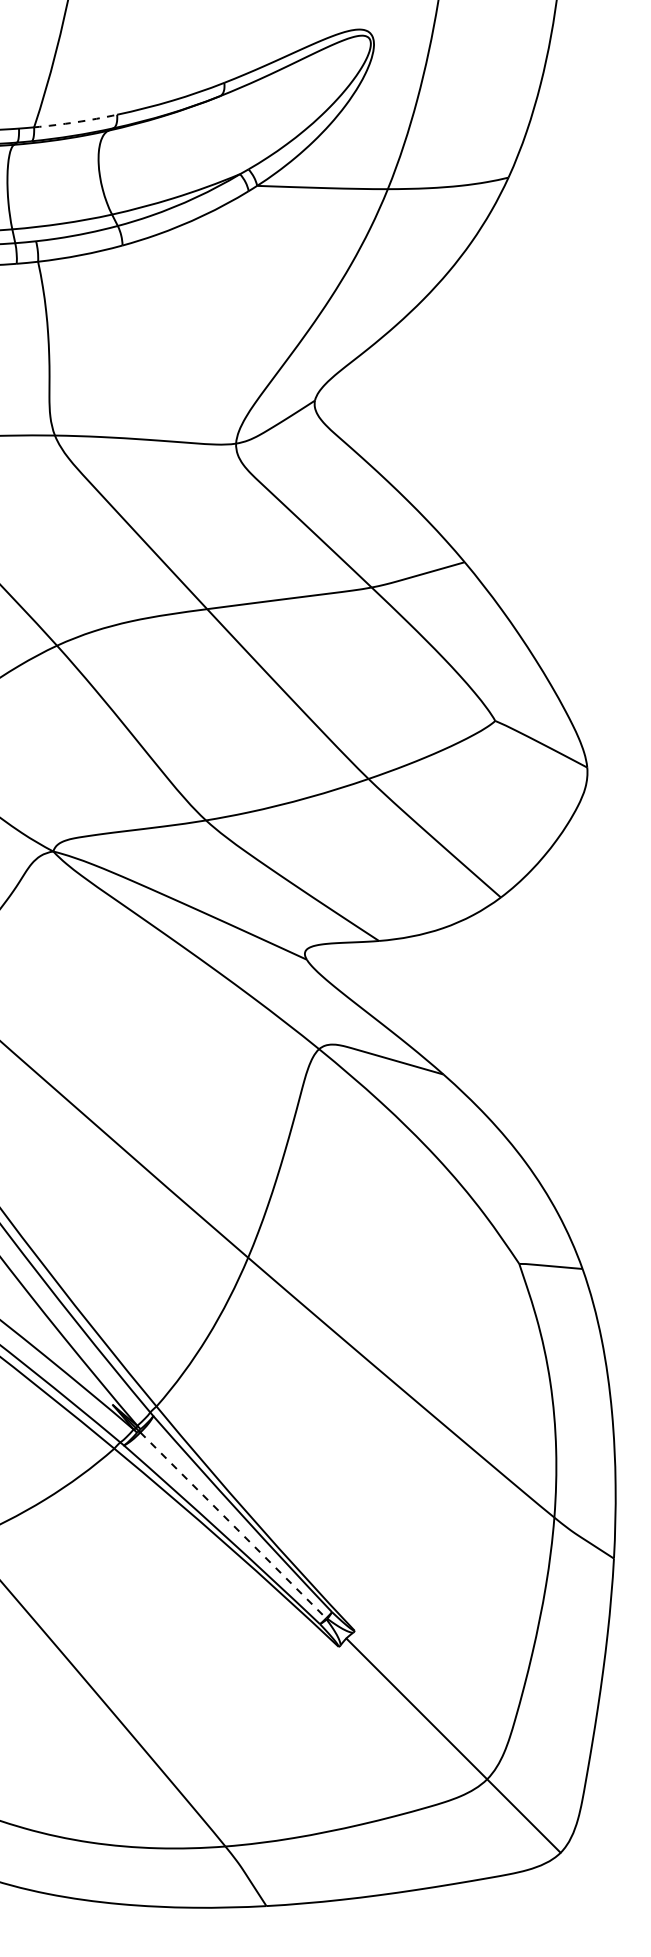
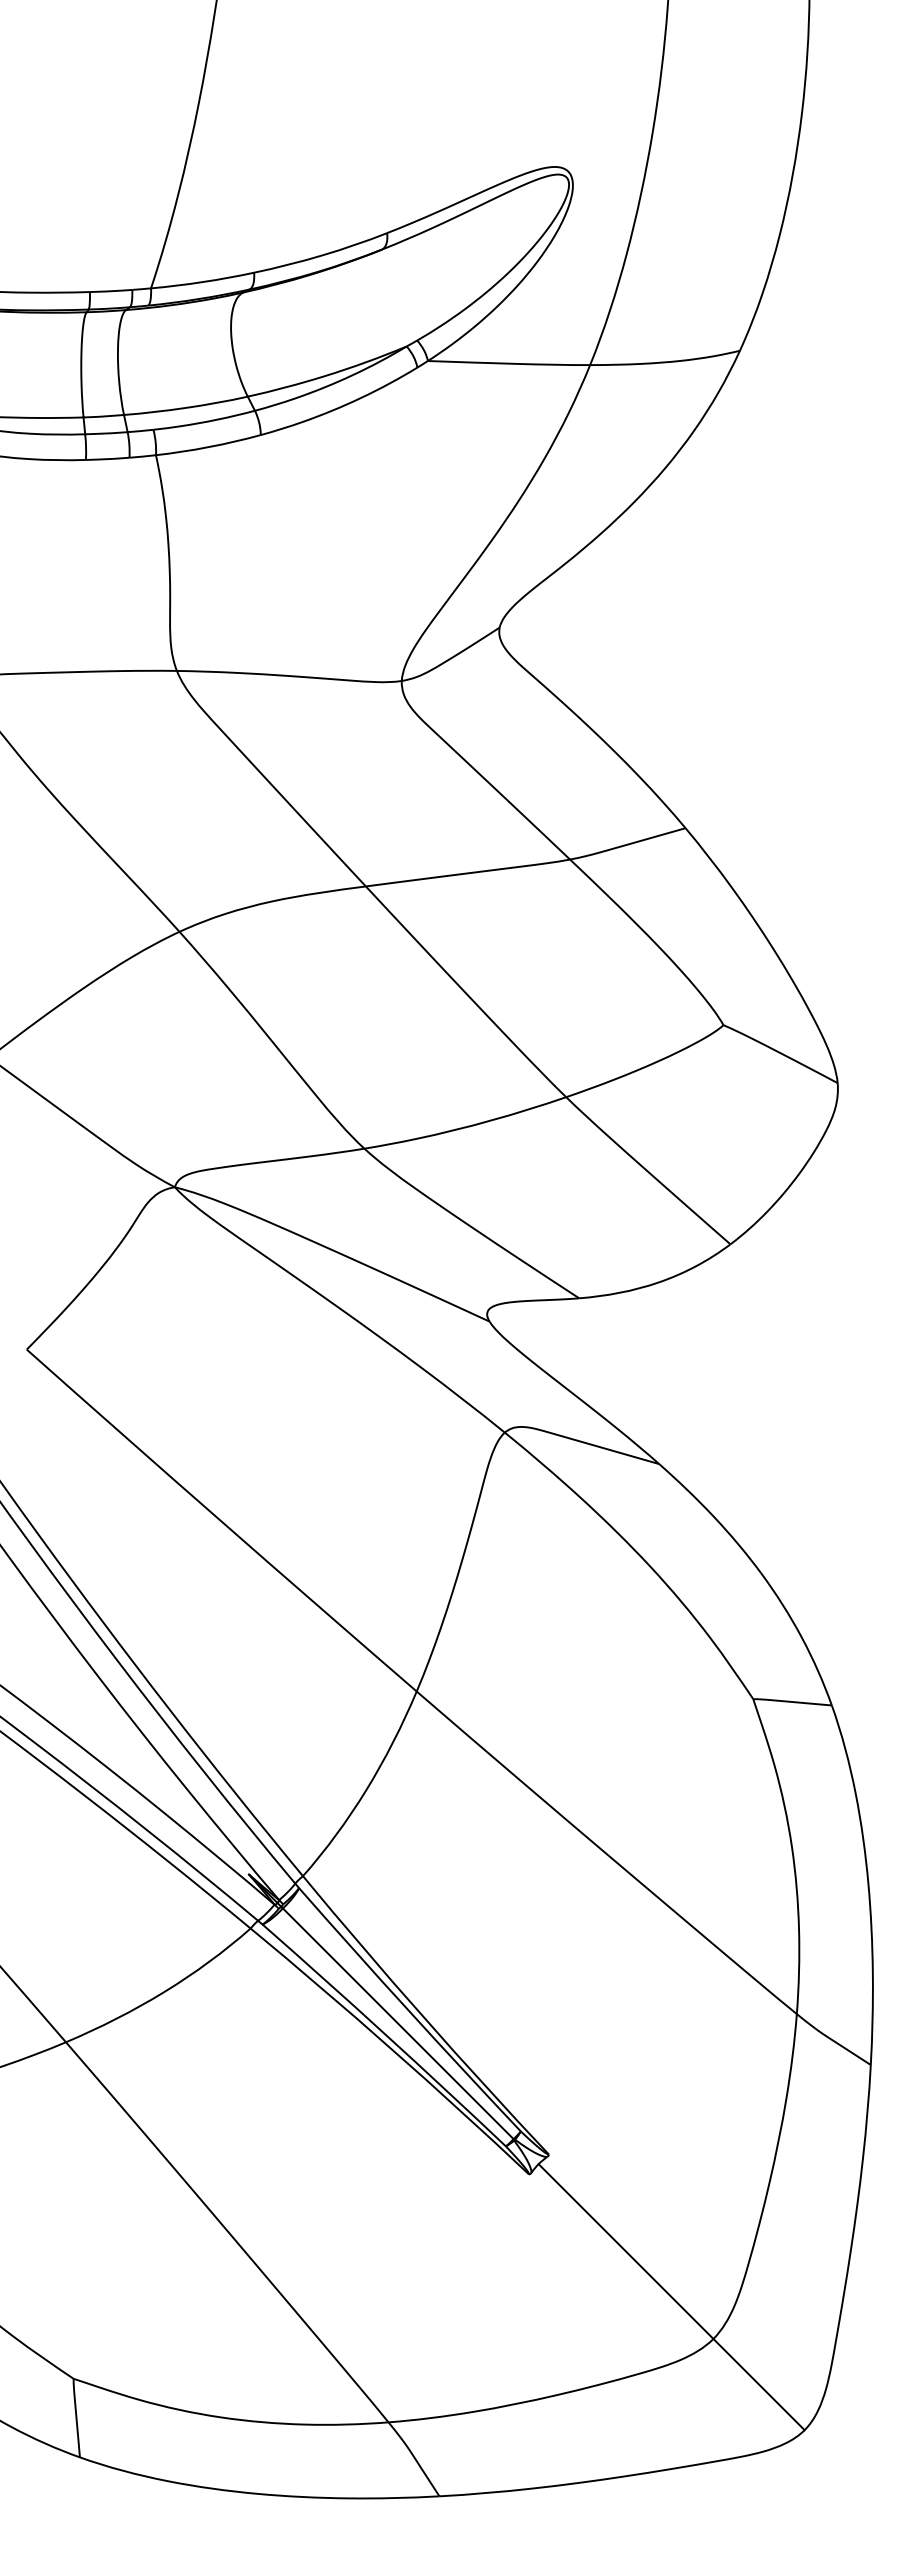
arc: (75, 122) -> (202, 282), dashed -> solid
line: (233, 1525) -> (398, 2024), dashed -> solid

